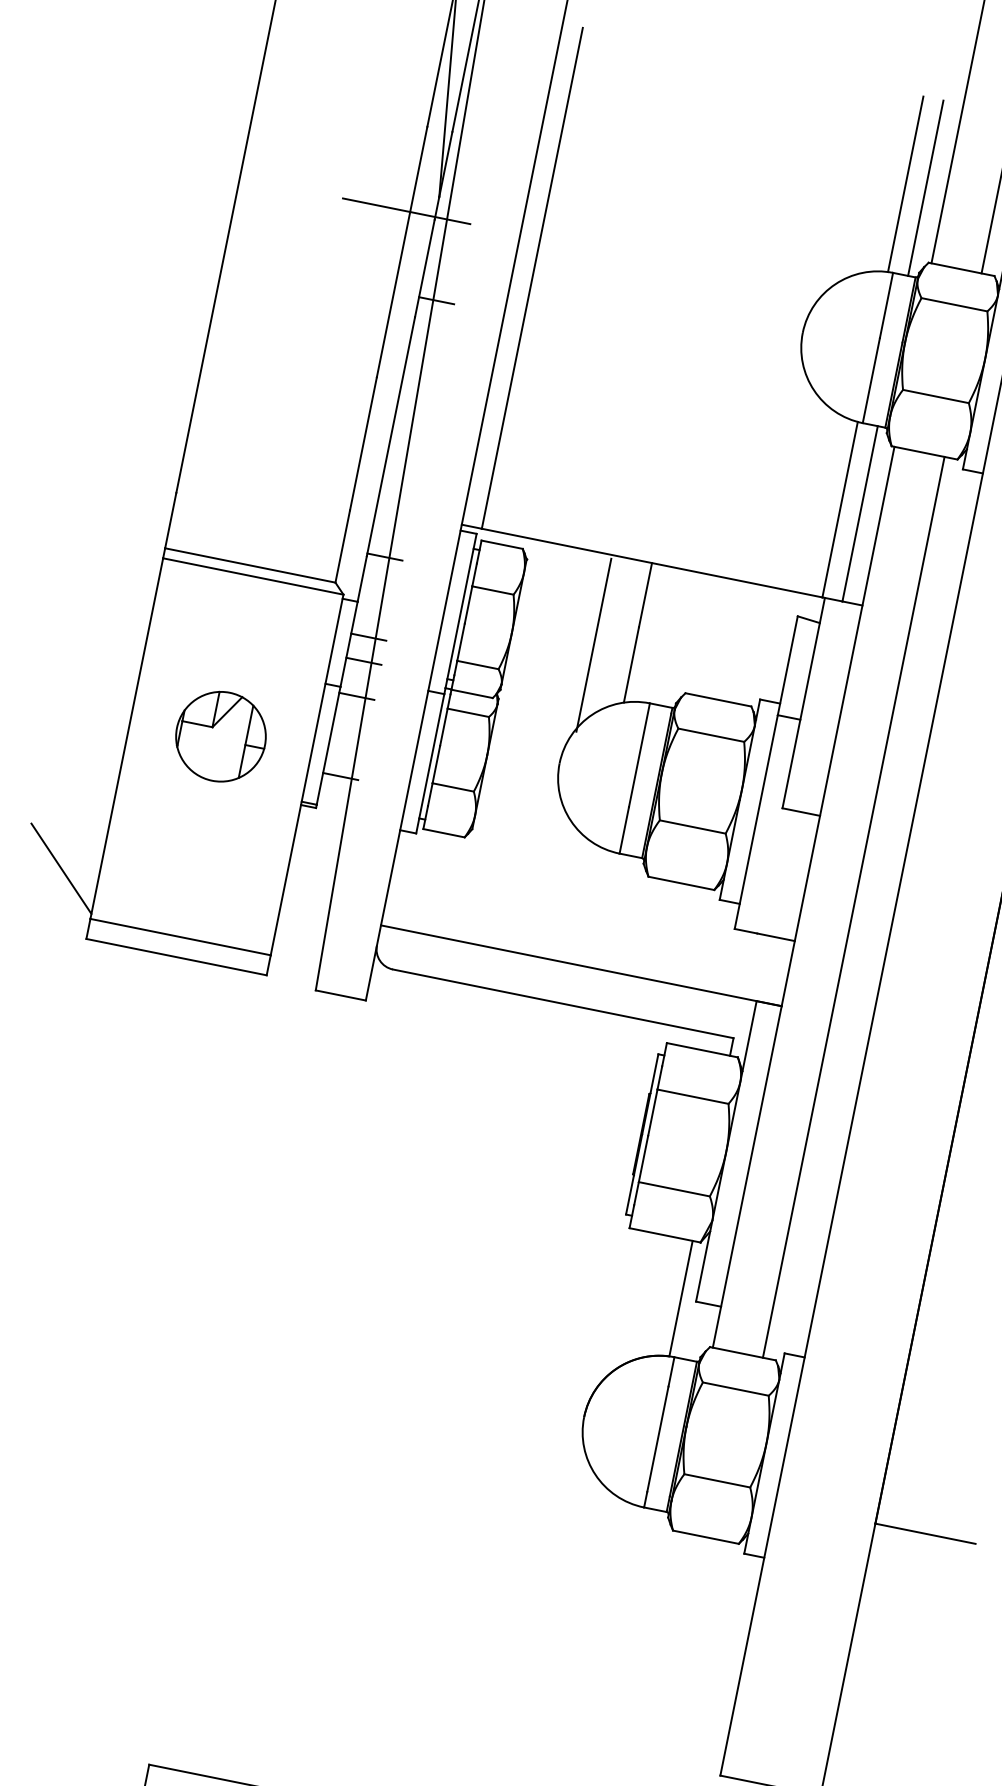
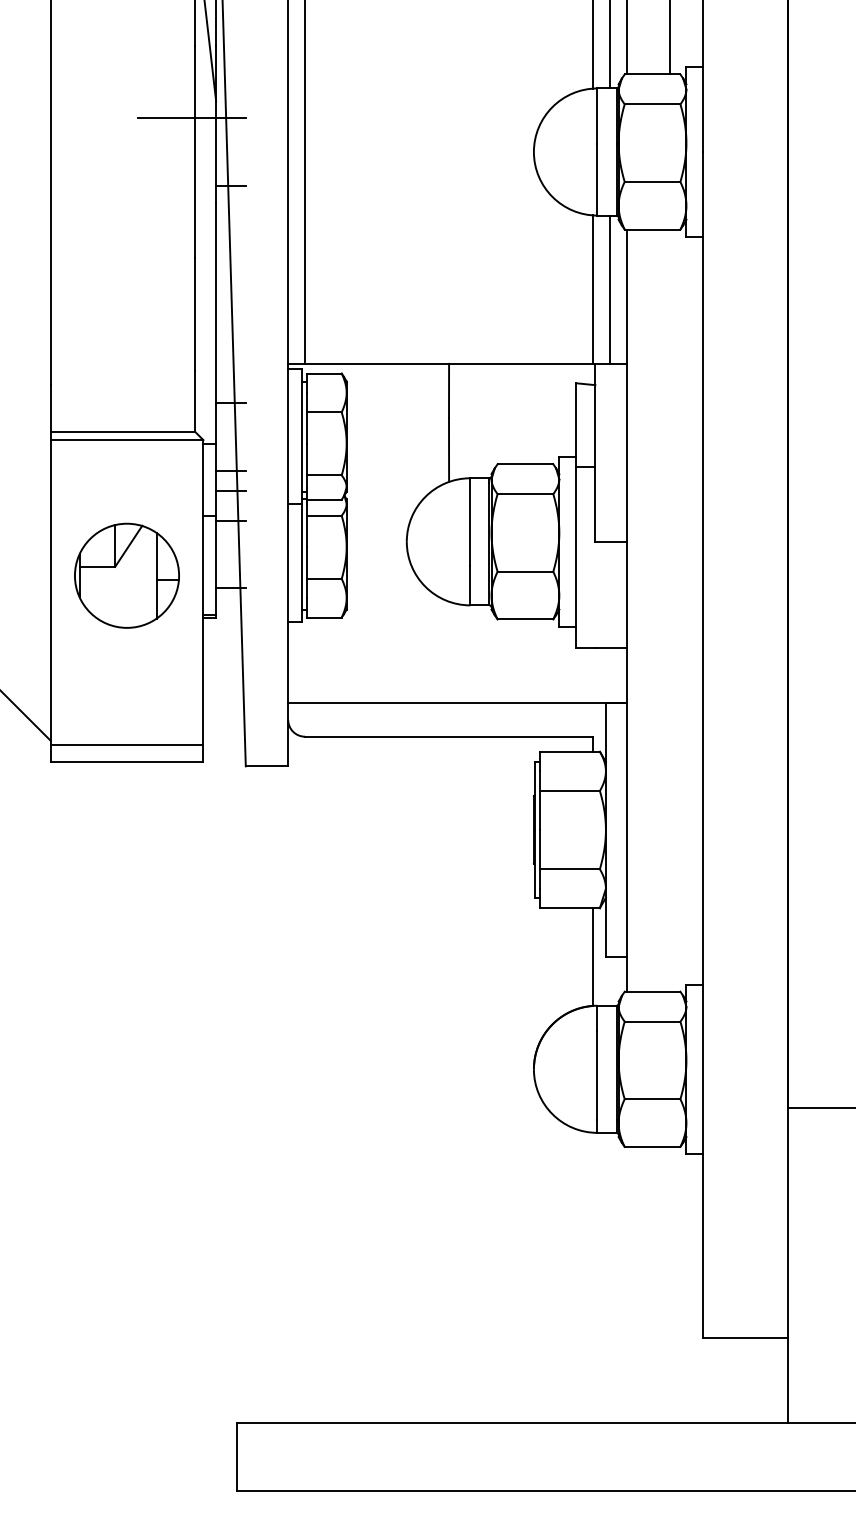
line: (594, 645) -> (415, 440), removed
part: (221, 736) -> (127, 575), size x1.4
line: (853, 907) -> (669, 610), removed

